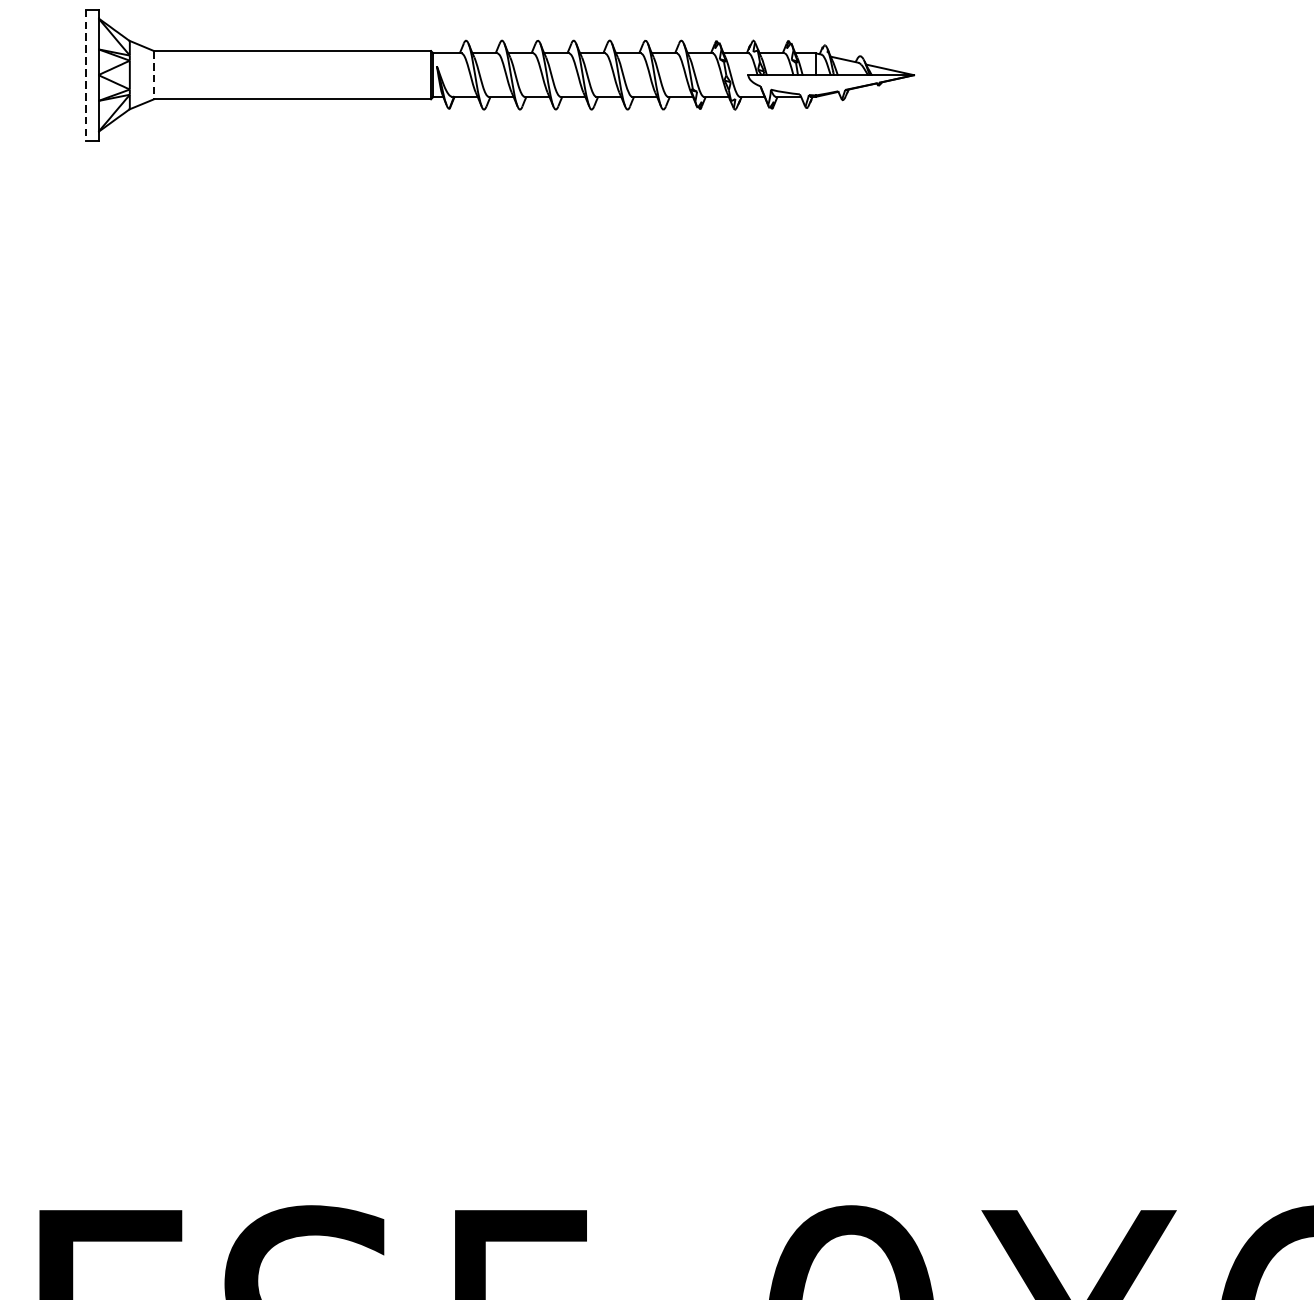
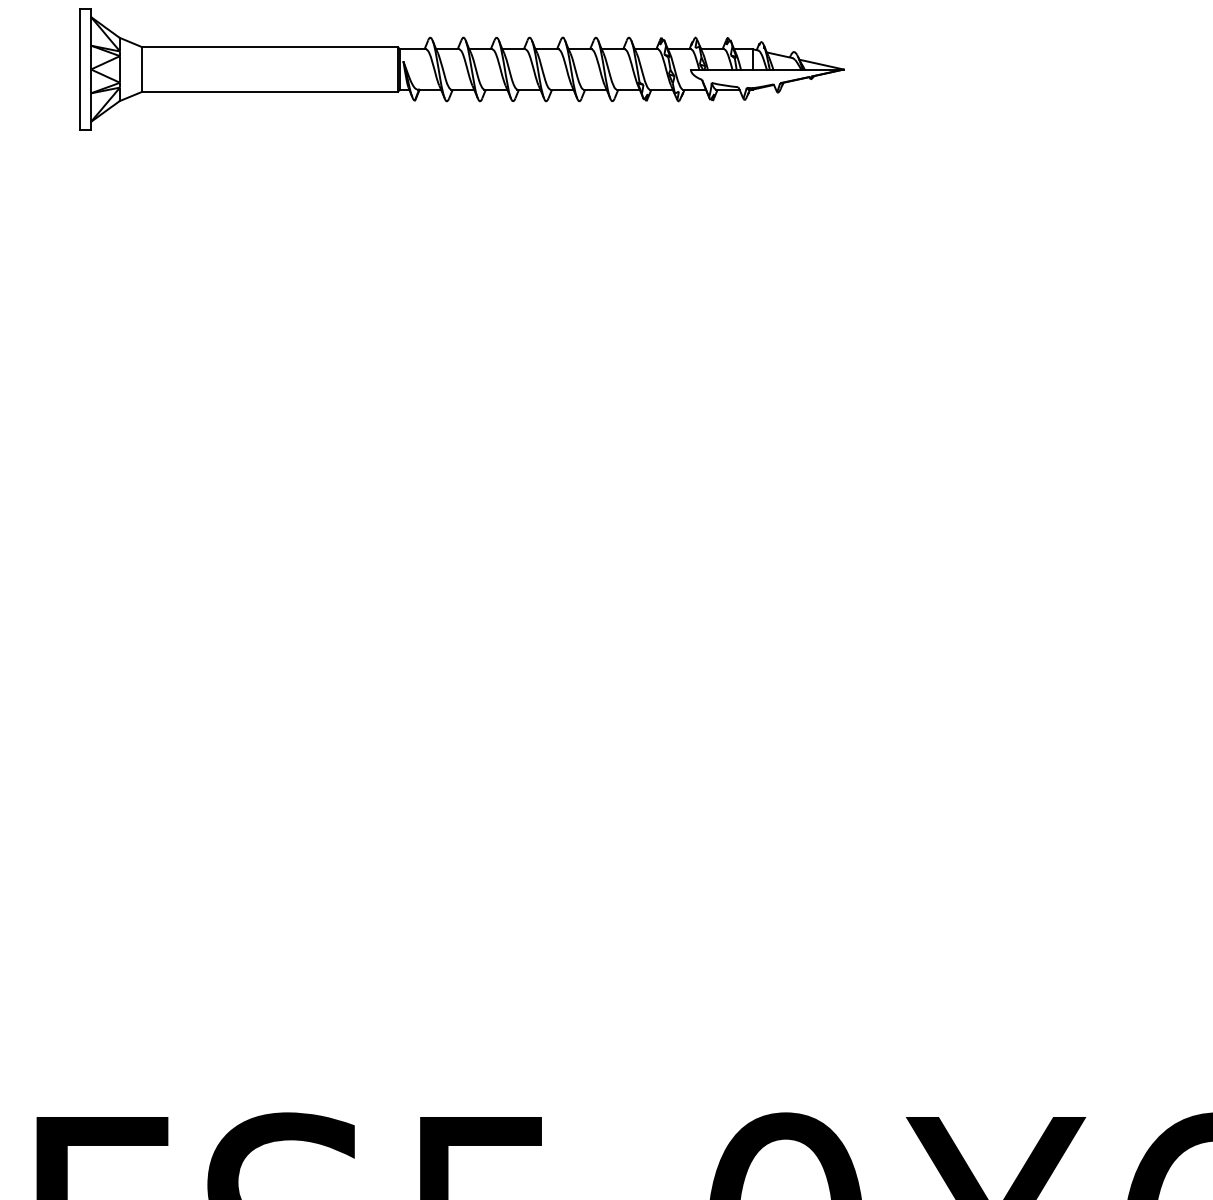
line: (85, 76) -> (79, 70), dashed -> solid
line: (154, 76) -> (142, 70), dashed -> solid

